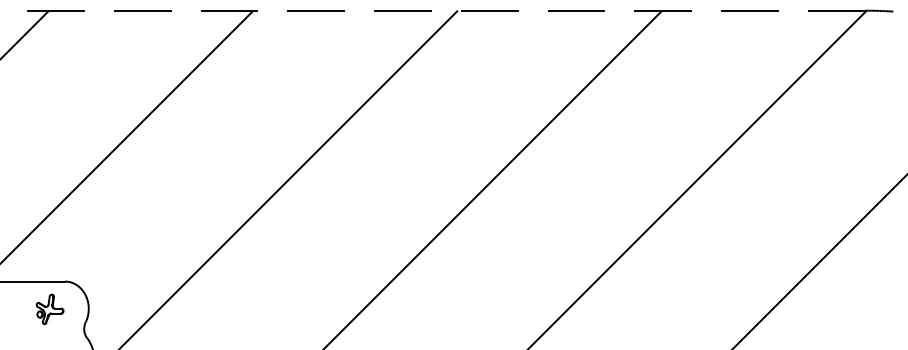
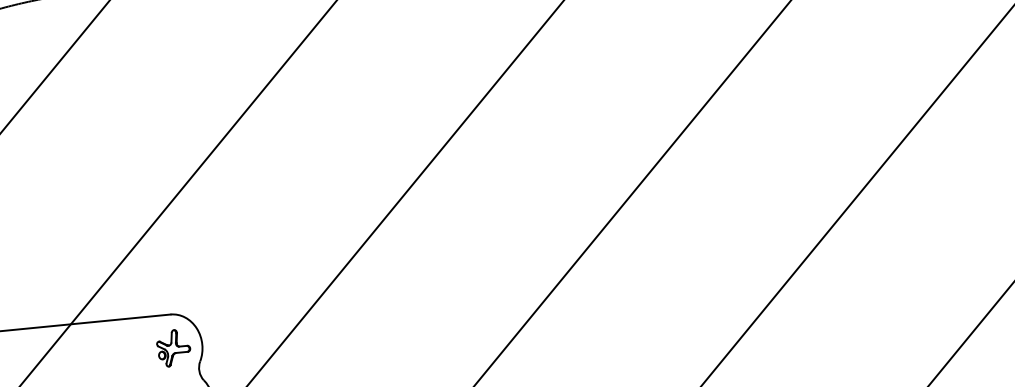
part: (49, 309) -> (173, 348), moved

